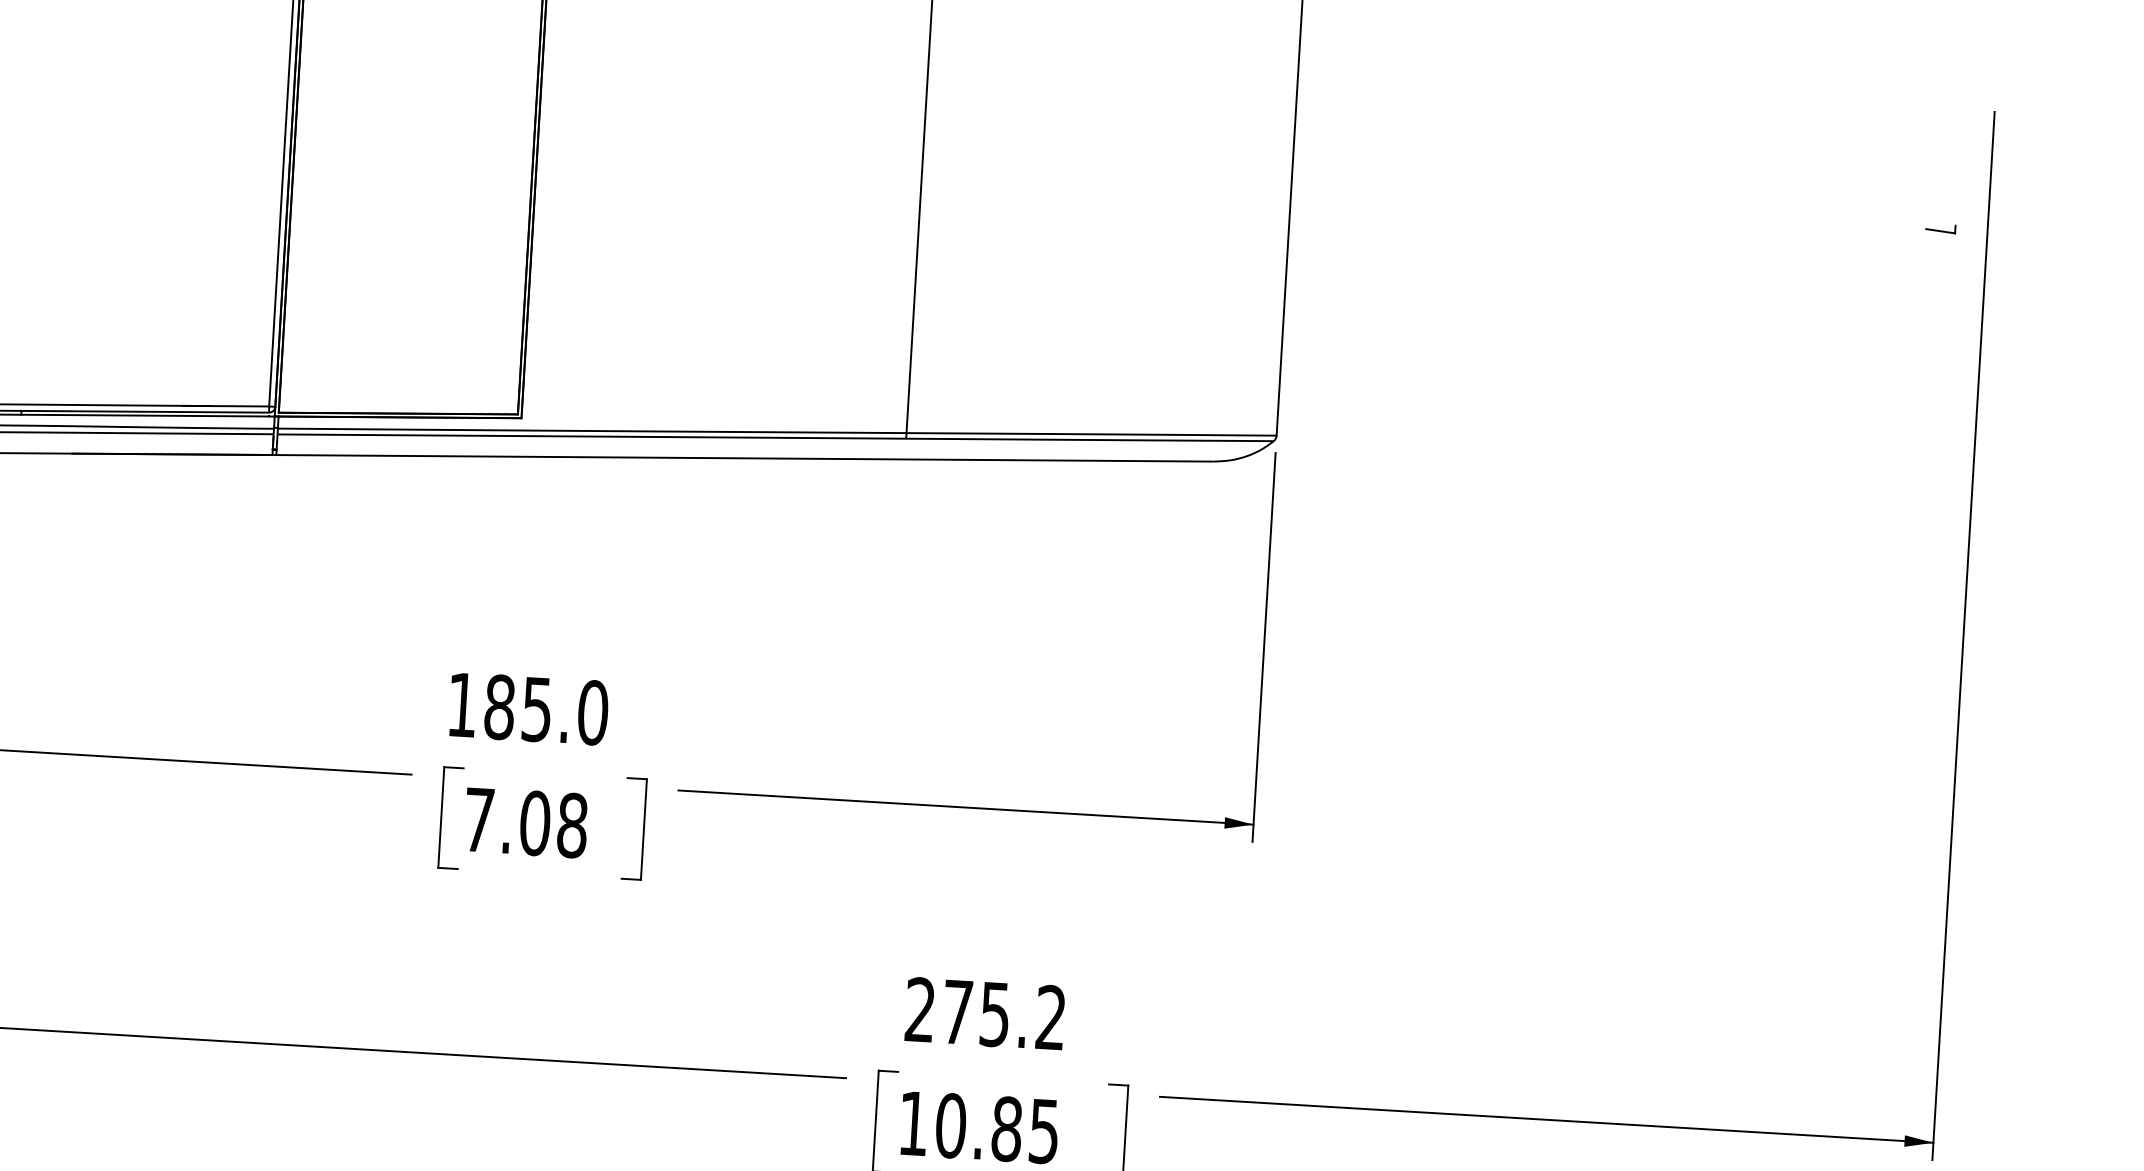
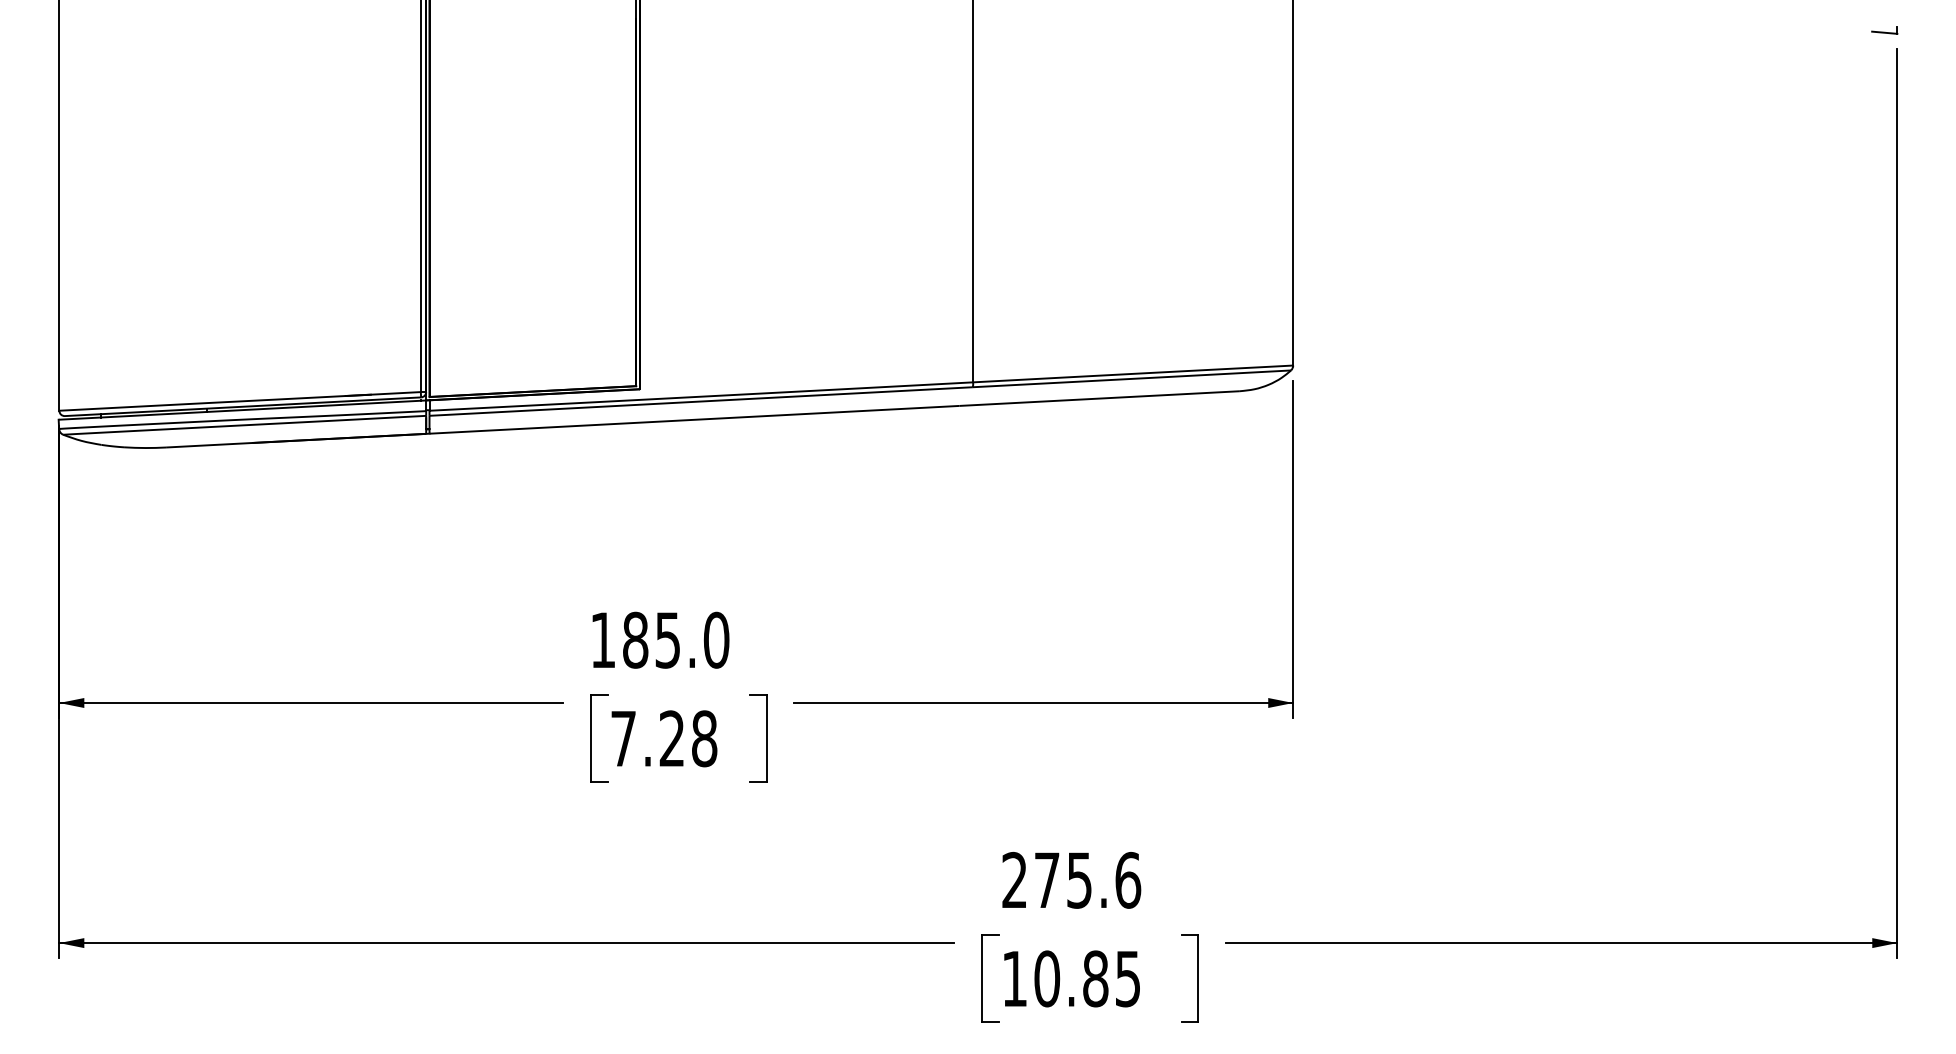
part: (1940, 228) -> (1884, 30), moved
text: (535, 823) -> (672, 738), 7.08 -> 7.28
text: (1051, 1016) -> (1128, 879), 275.2 -> 275.6

